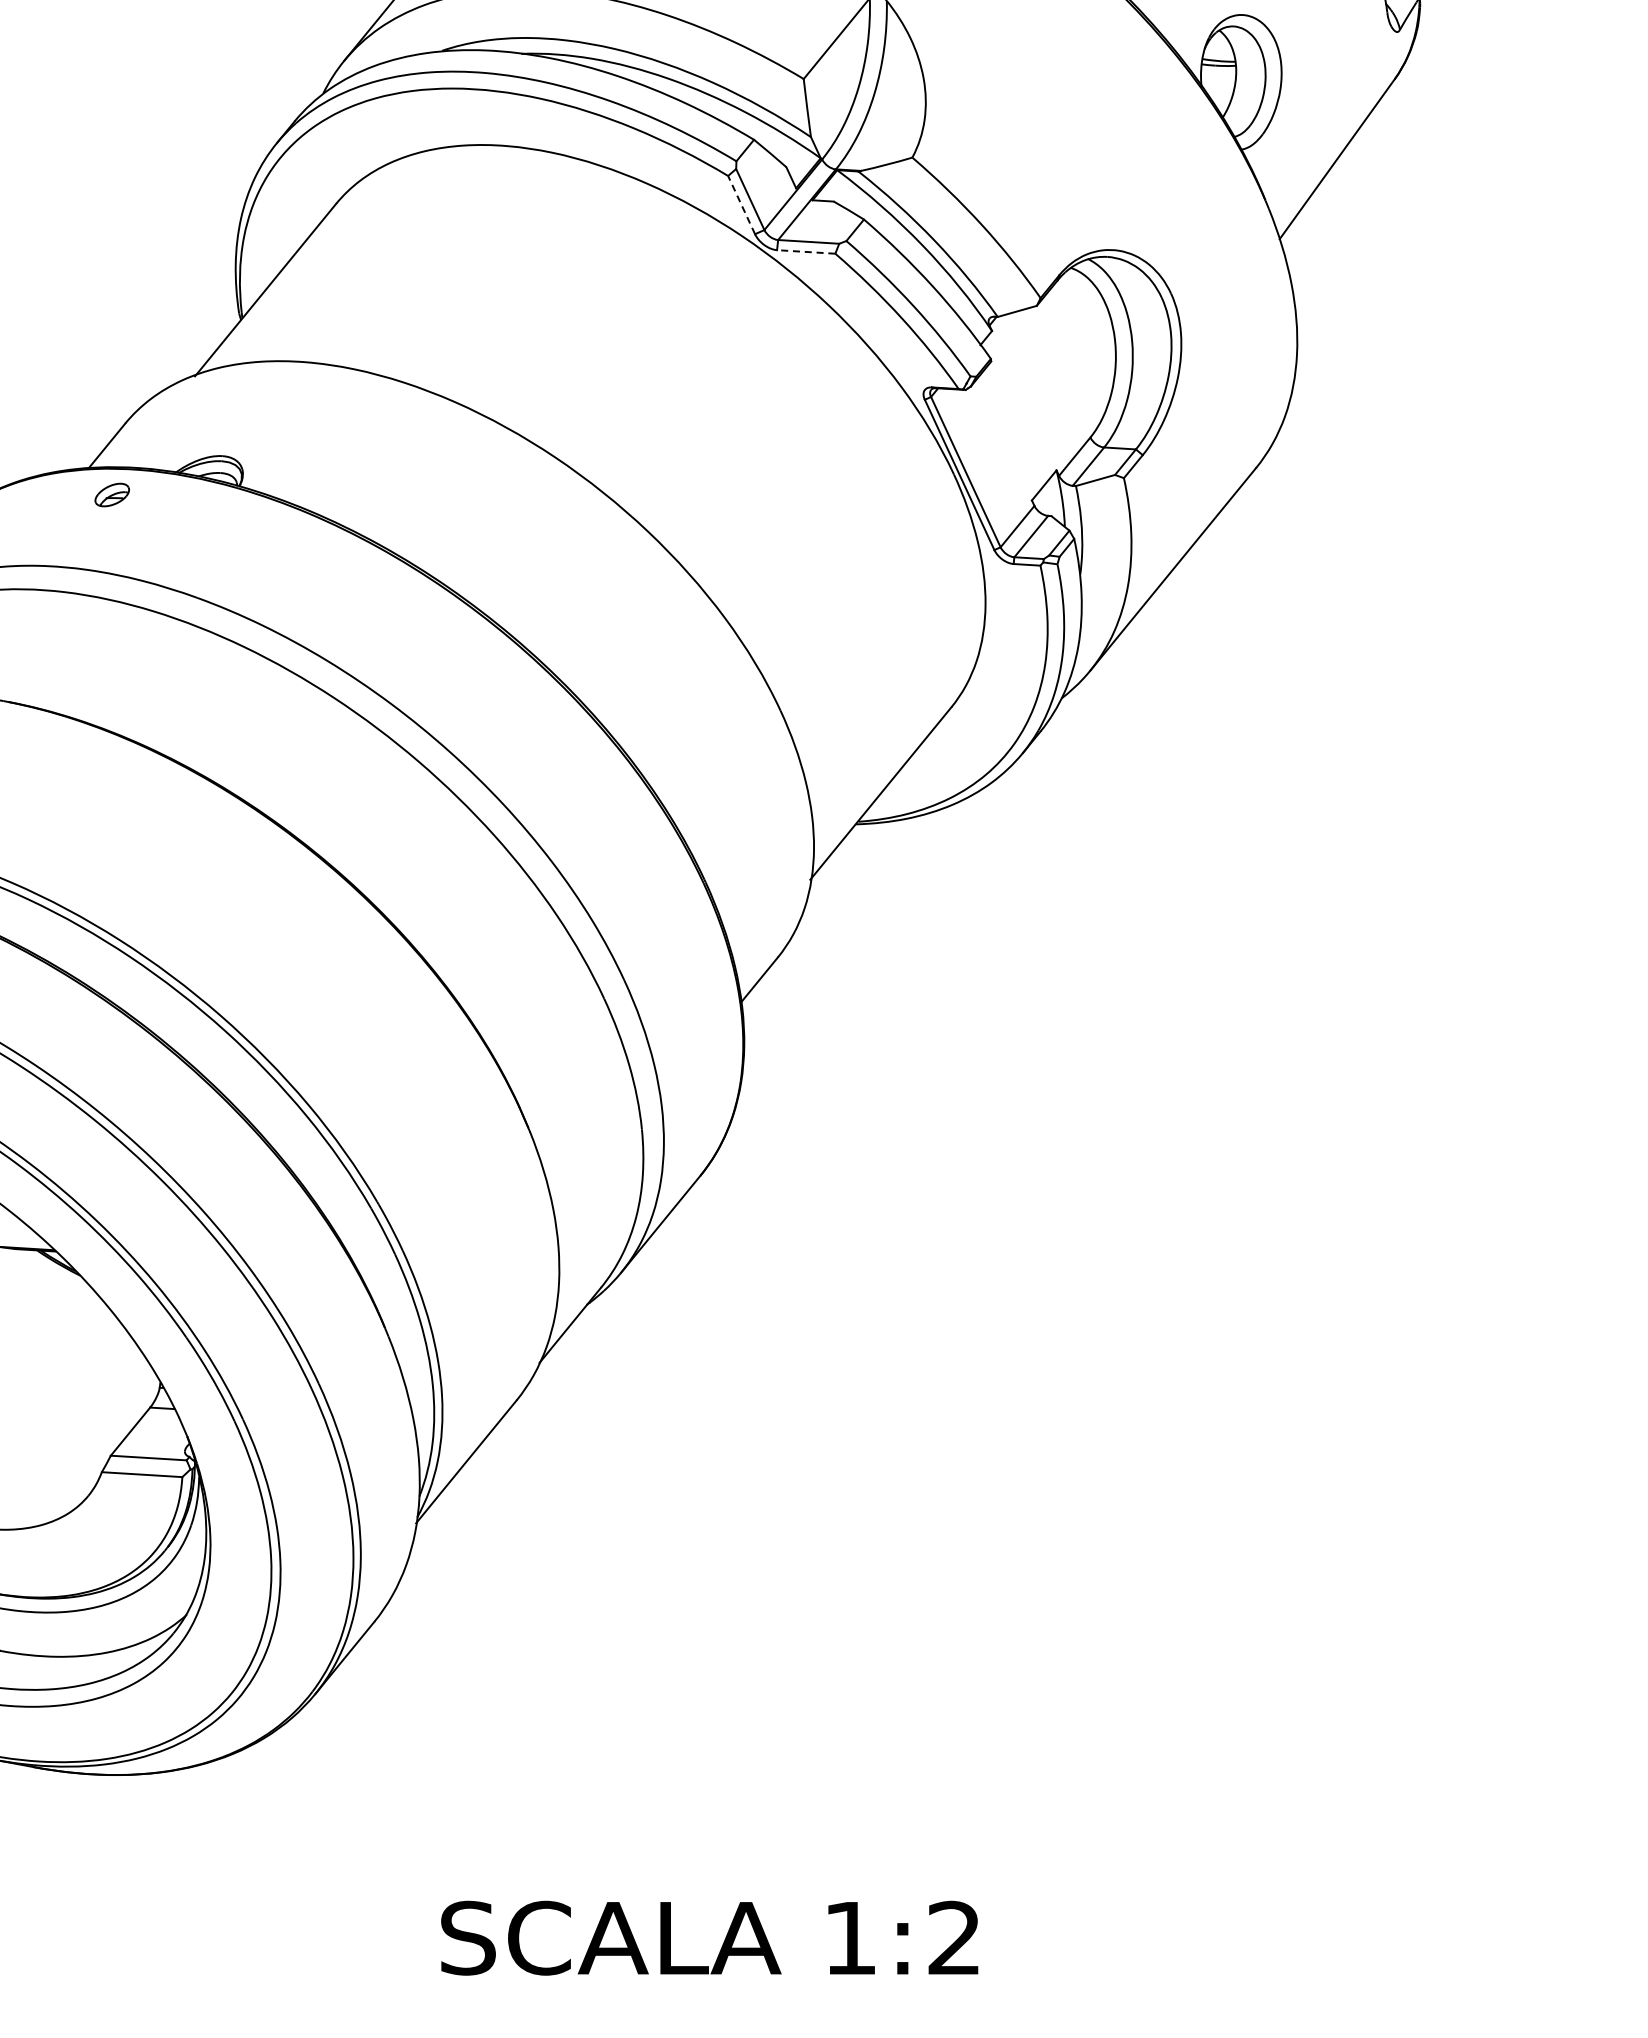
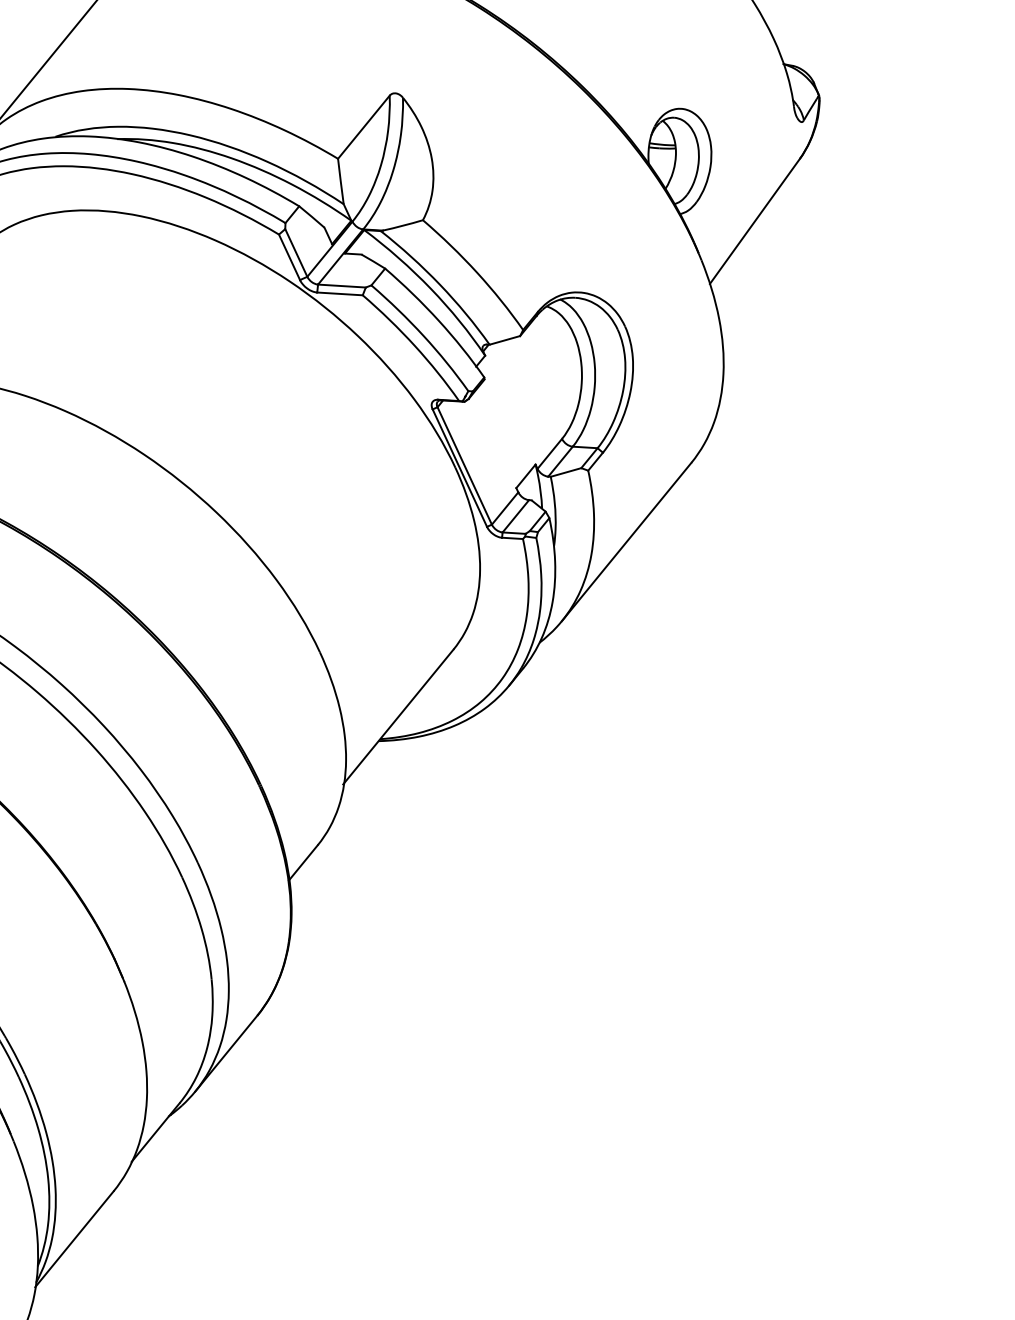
line: (741, 204) -> (289, 256), dashed -> solid
line: (805, 251) -> (339, 293), dashed -> solid

